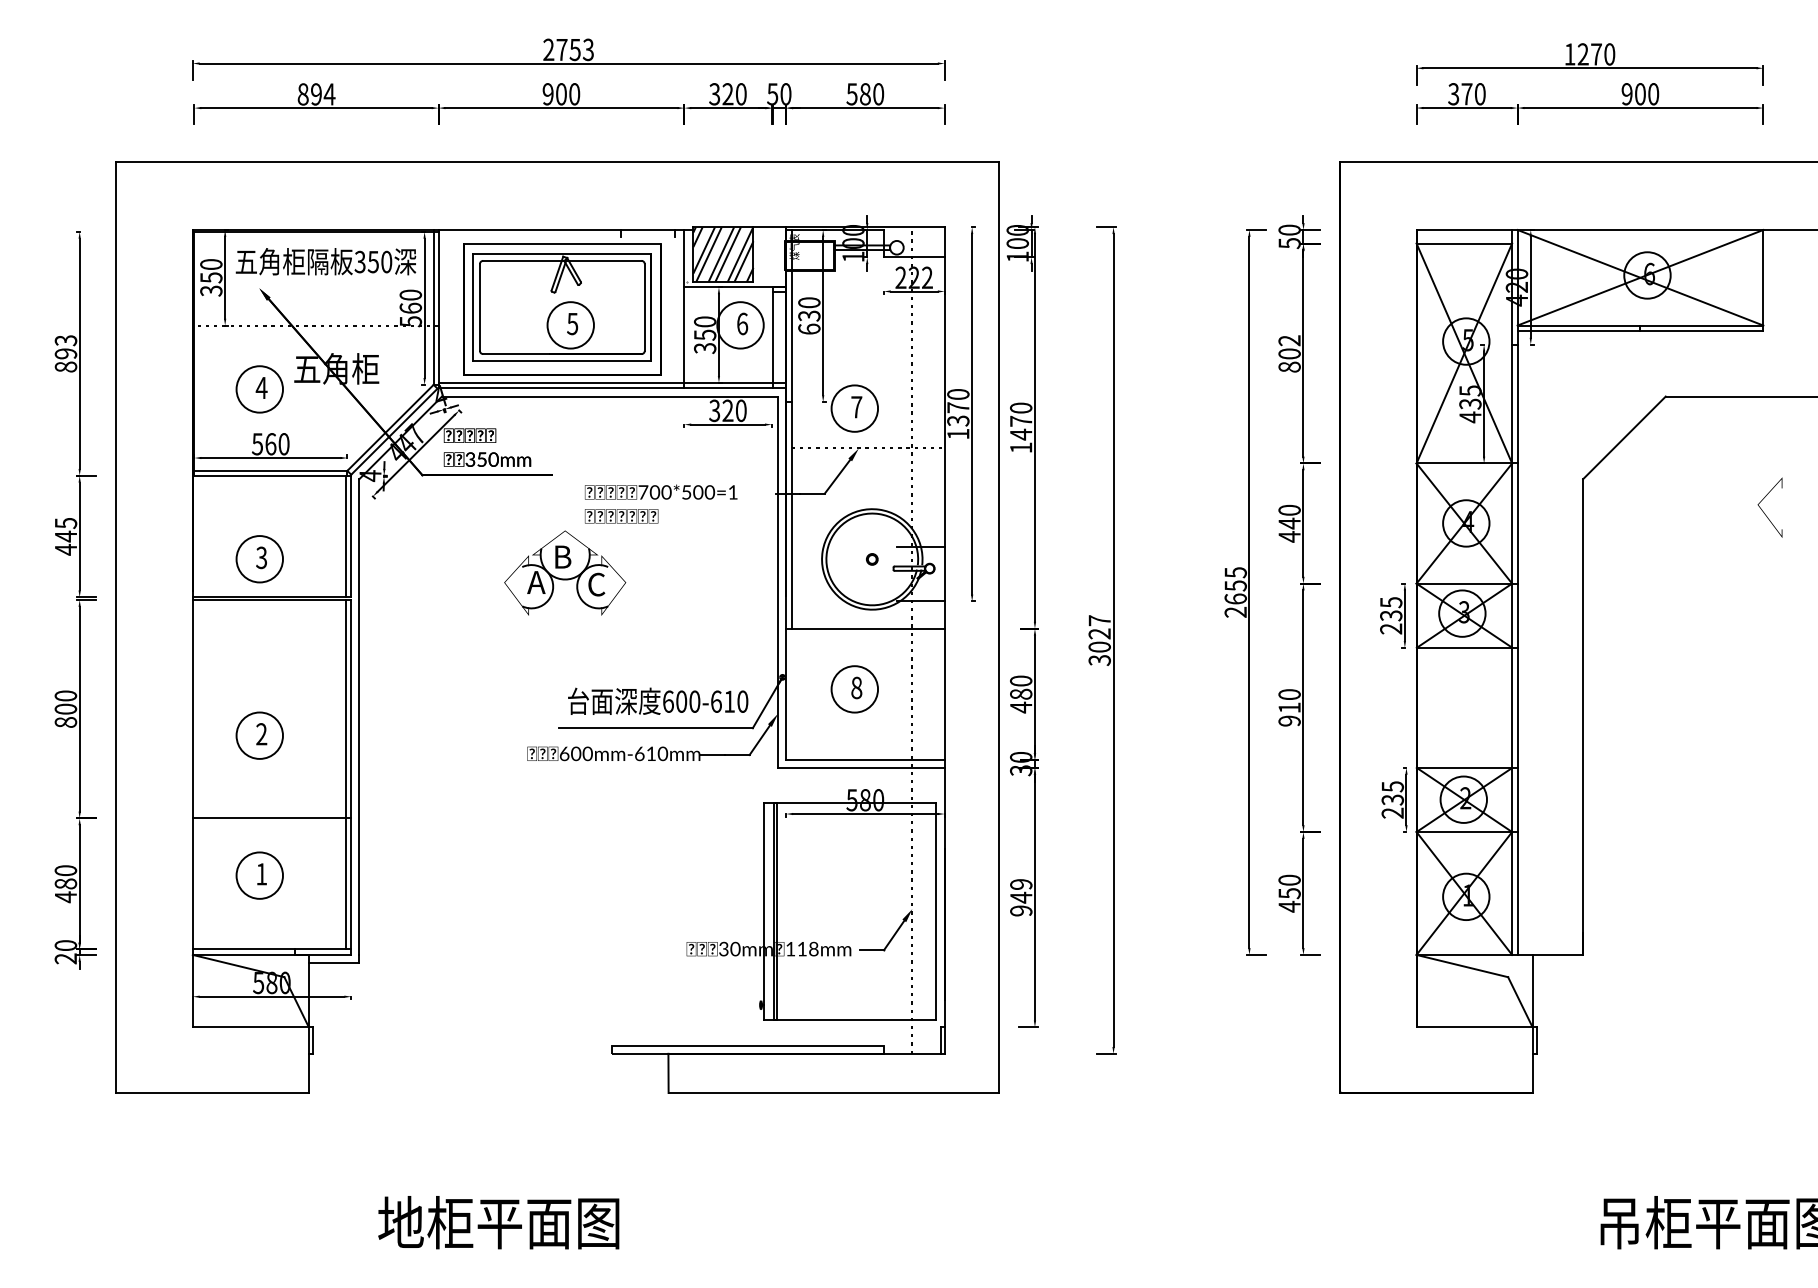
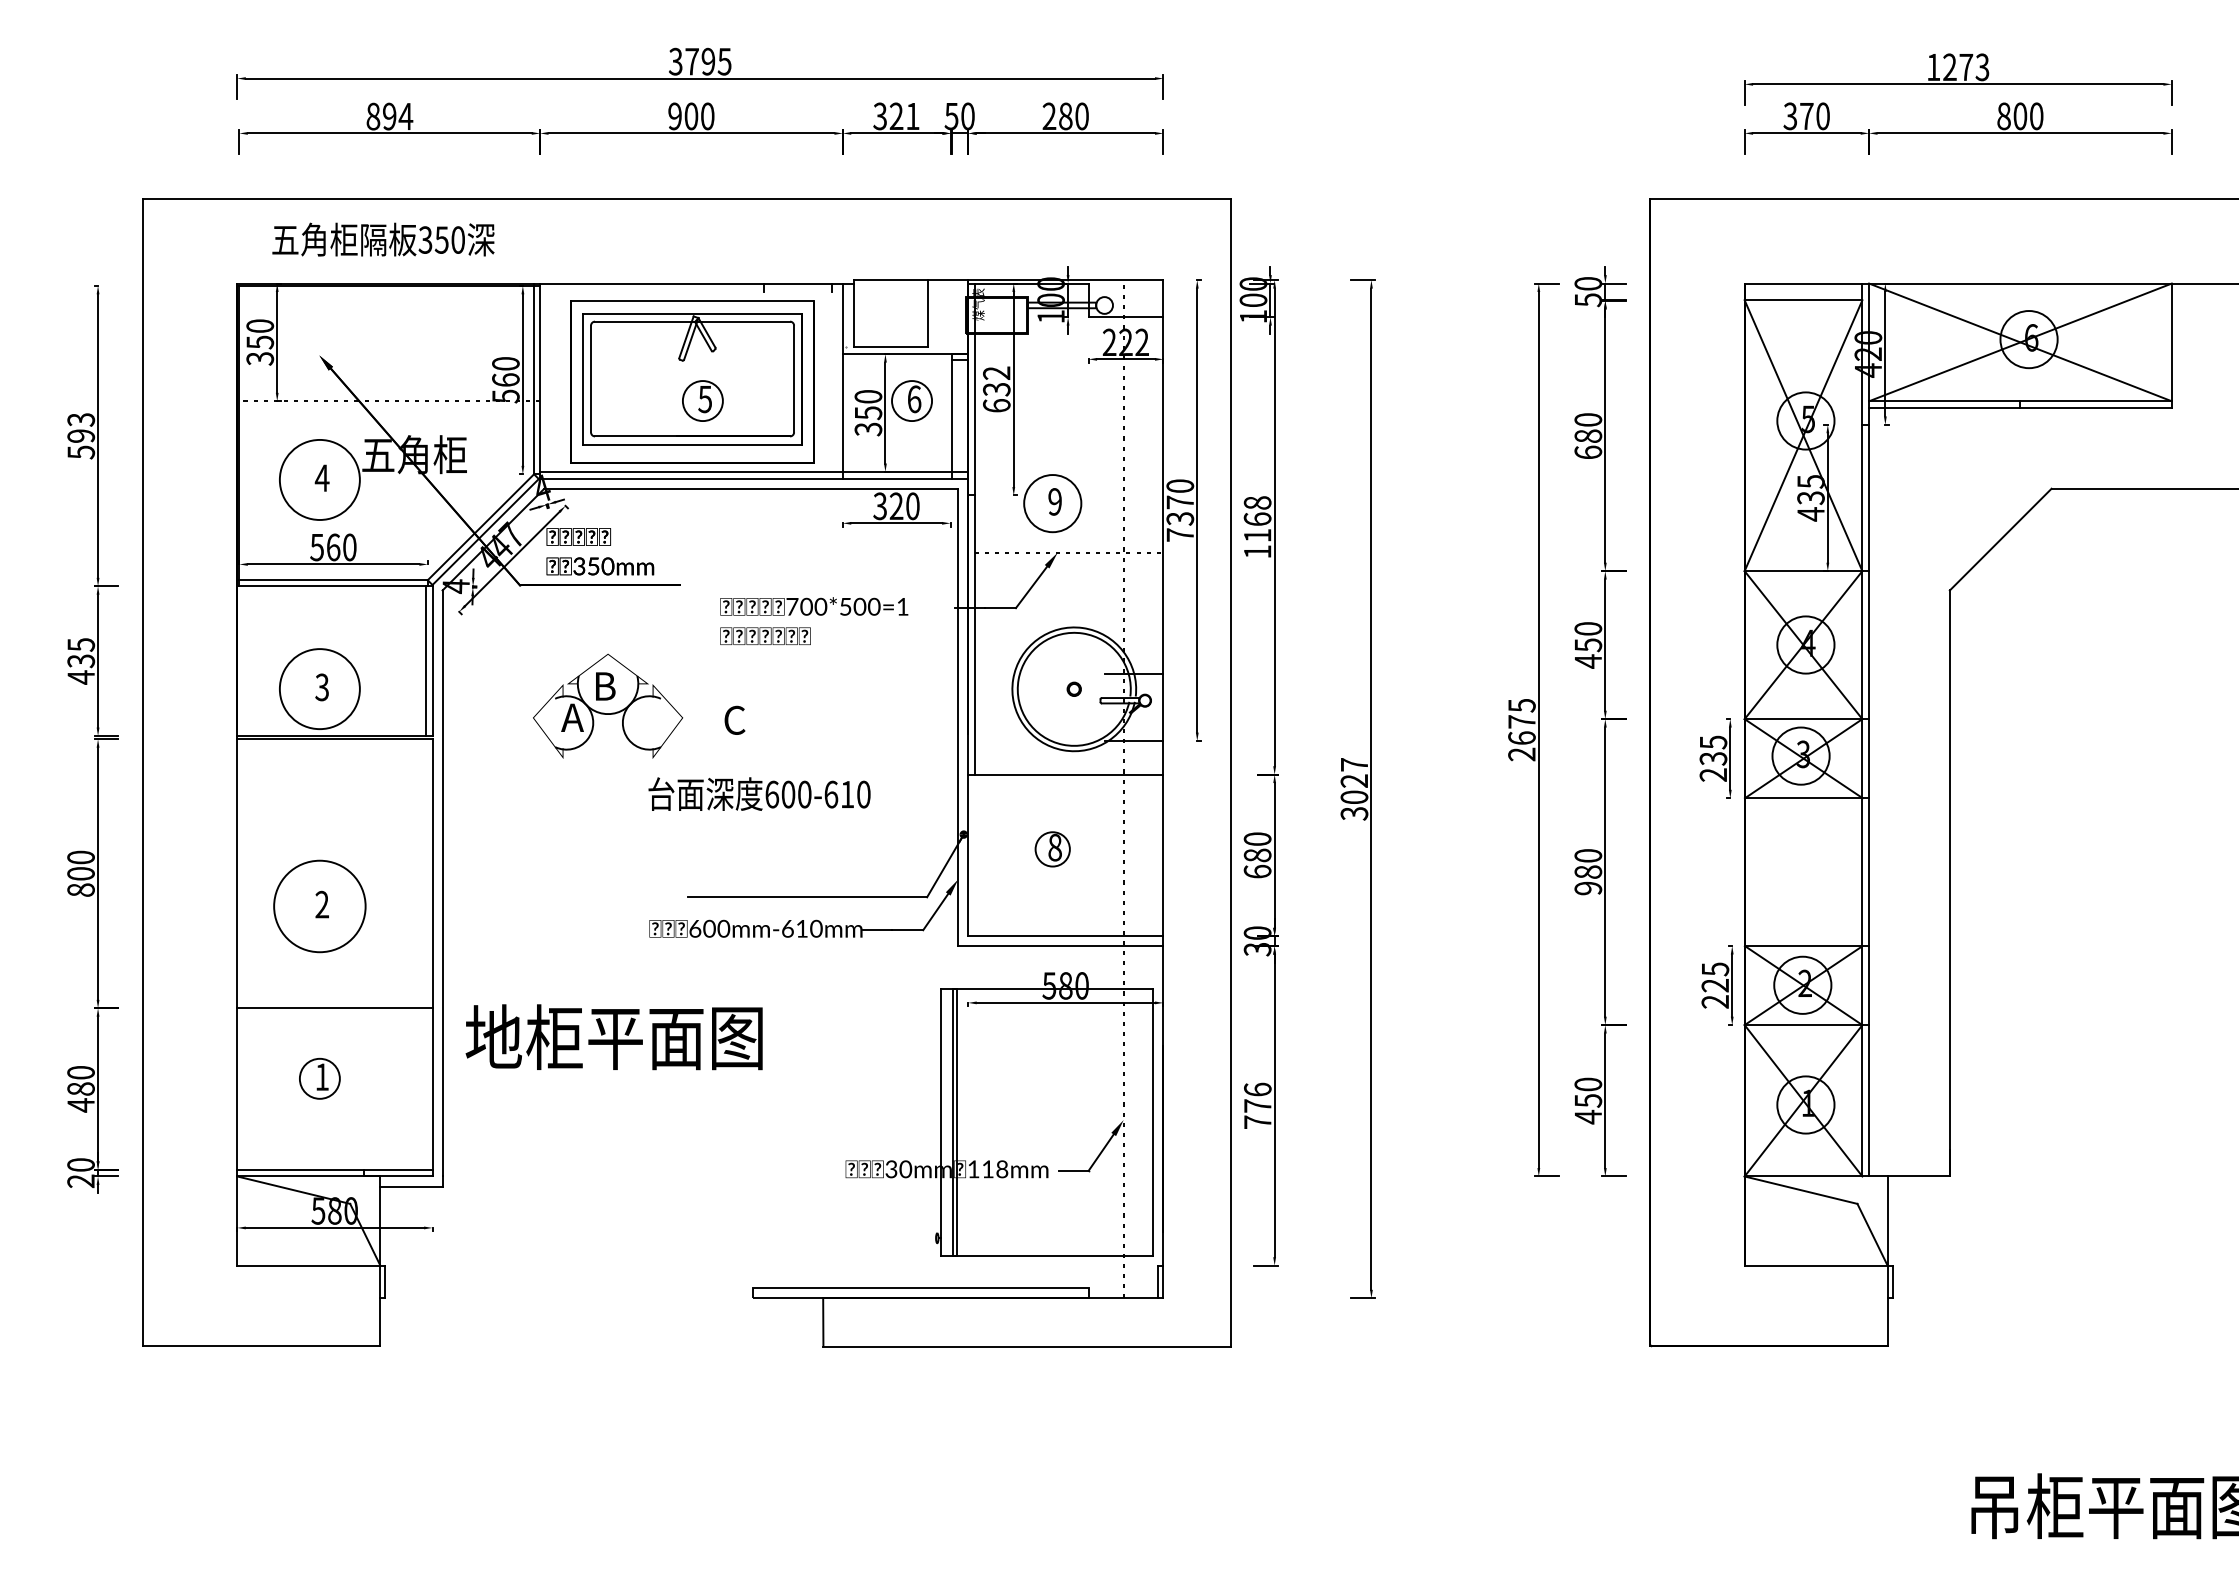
text: (568, 49) -> (700, 61), 2753 -> 3795
text: (1609, 54) -> (1982, 67), 1270 -> 1273
text: (740, 94) -> (912, 116), 320 -> 321
text: (852, 94) -> (1049, 116), 580 -> 280
text: (1626, 94) -> (2003, 116), 900 -> 800
hatch: (723, 254) -> (890, 313), removed
text: (326, 261) -> (383, 239), moved
text: (809, 302) -> (996, 372), 630 -> 632
circle: (570, 324) -> (702, 400), size x0.7
circle: (740, 324) -> (911, 400), size x0.7
text: (1289, 354) -> (1588, 436), 802 -> 680
text: (65, 367) -> (80, 452), 893 -> 593
circle: (259, 389) -> (319, 479), size x1.4
text: (856, 406) -> (1054, 501), 7 -> 9
text: (1021, 421) -> (1257, 519), 1470 -> 1168
text: (957, 433) -> (1179, 534), 1370 -> 7370
line: (1763, 511) -> (2172, 630), removed
text: (1289, 523) -> (1588, 645), 440 -> 450
text: (66, 536) -> (81, 660), 445 -> 435
circle: (259, 558) -> (319, 688), size x1.4
part: (565, 572) -> (608, 705), moved
text: (1235, 585) -> (1521, 721), 2655 -> 2675
circle: (854, 688) -> (1052, 848), size x0.6
text: (658, 700) -> (759, 793), moved
text: (1021, 707) -> (1257, 871), 480 -> 680
text: (1289, 707) -> (1588, 871), 910 -> 980
circle: (259, 735) -> (319, 906), size x1.6
line: (345, 774) -> (425, 954), removed
text: (1392, 799) -> (1715, 985), 235 -> 225
circle: (259, 875) -> (319, 1078), size x0.7
text: (1021, 897) -> (1257, 1105), 949 -> 776
text: (498, 1222) -> (613, 1037), moved

